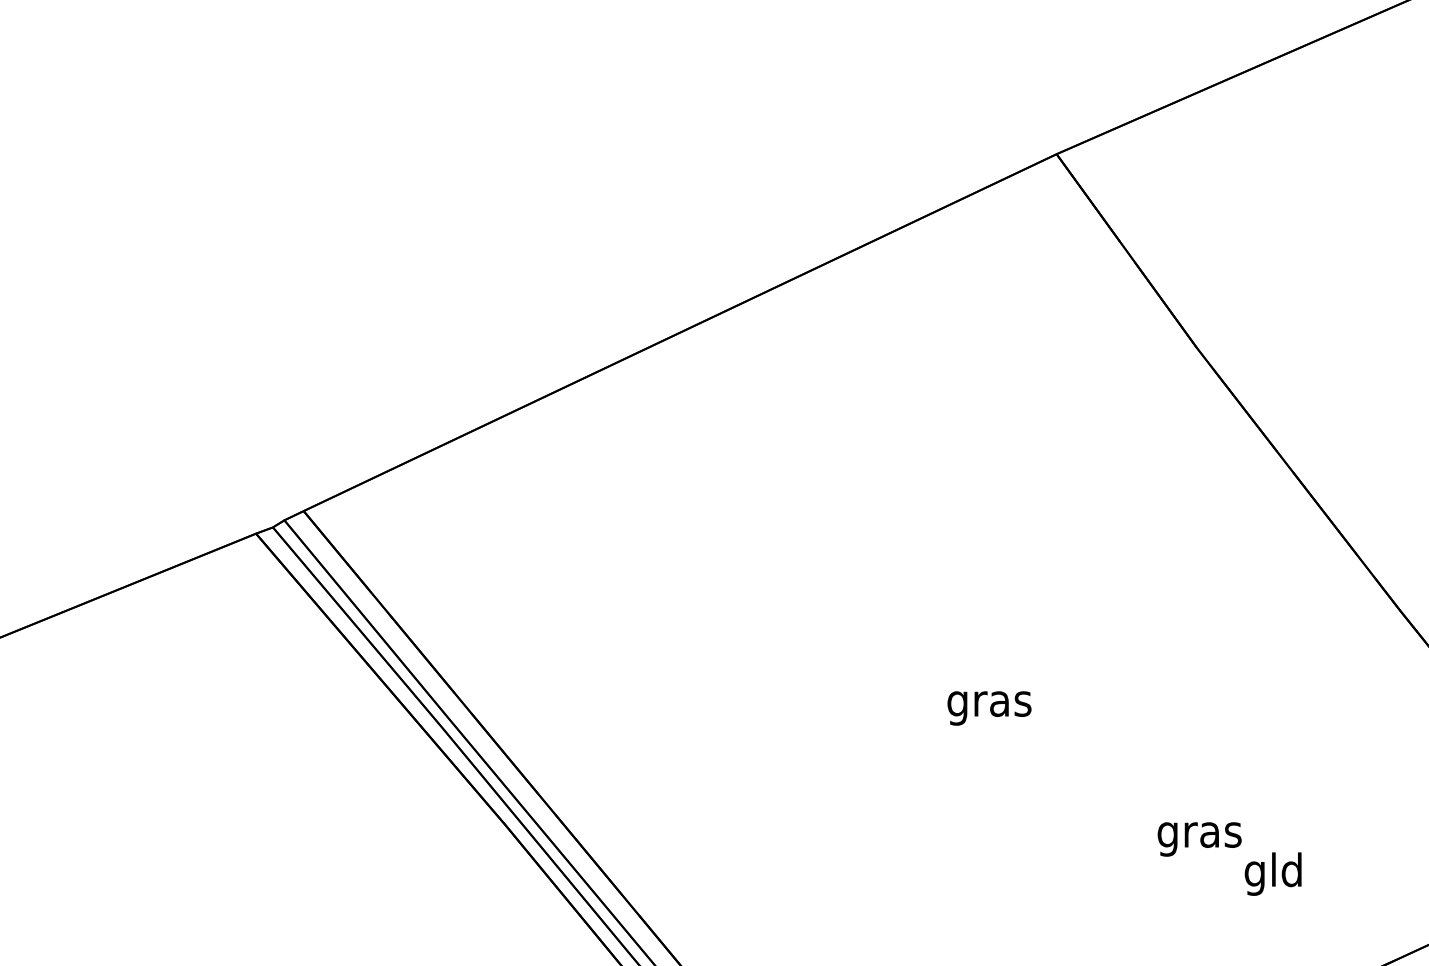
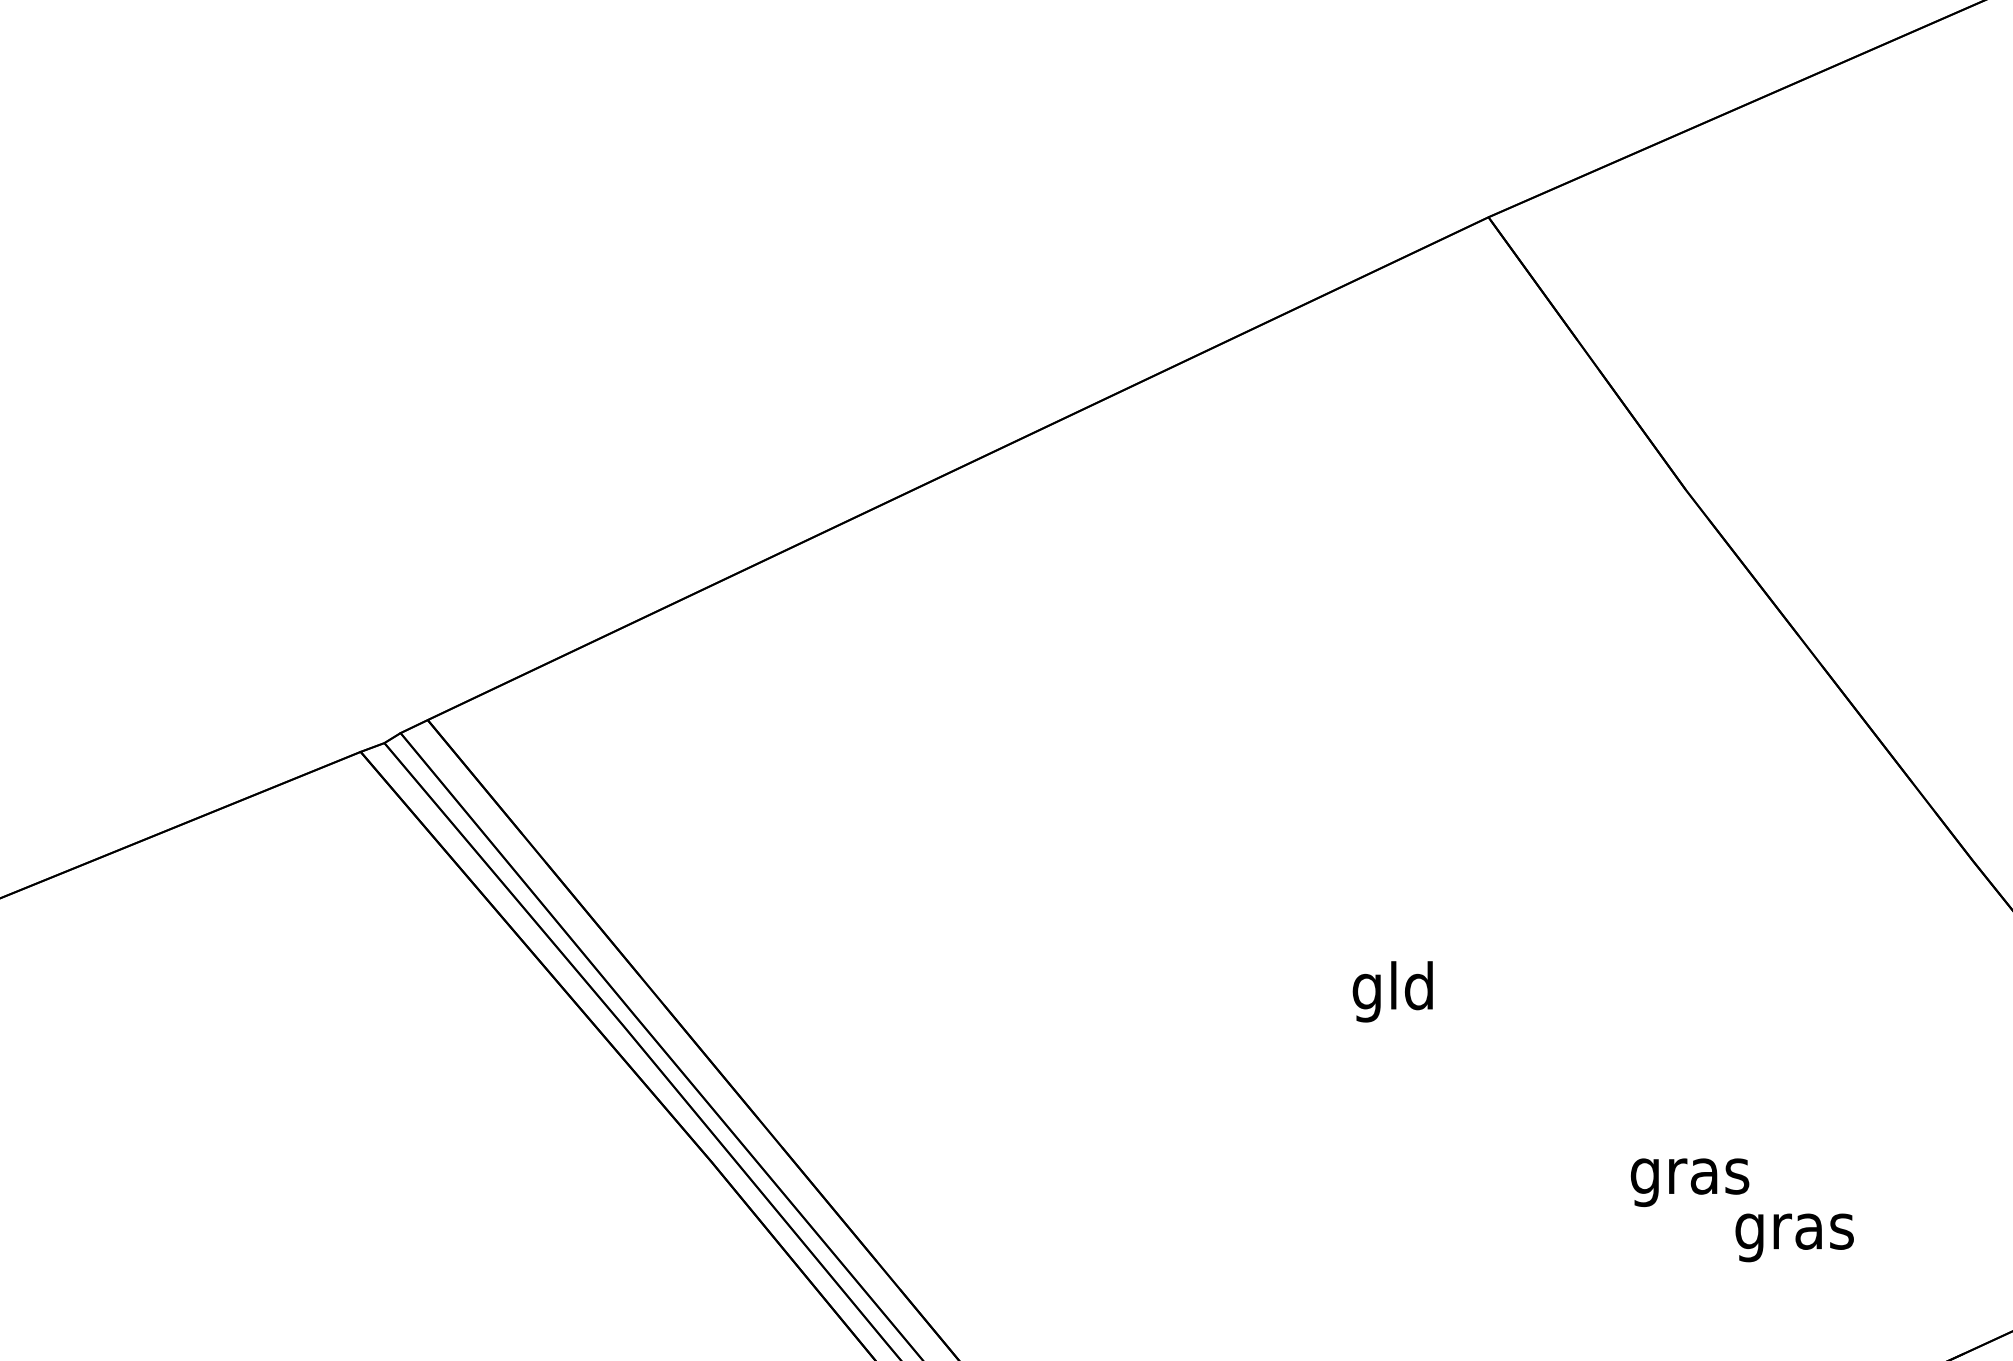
text: (989, 703) -> (1393, 991), gras -> gld
text: (1273, 873) -> (1794, 1230), gld -> gras

